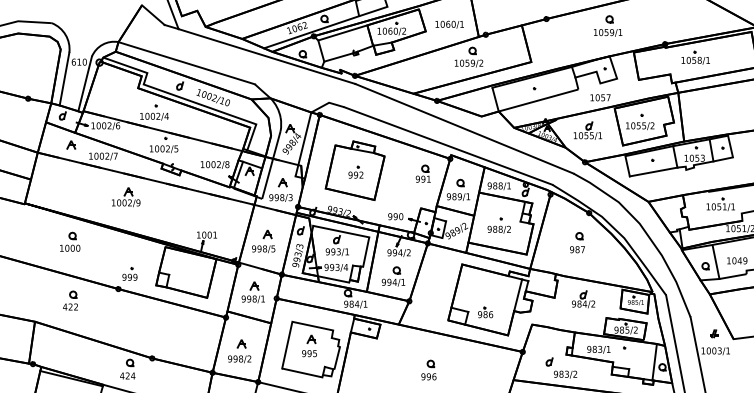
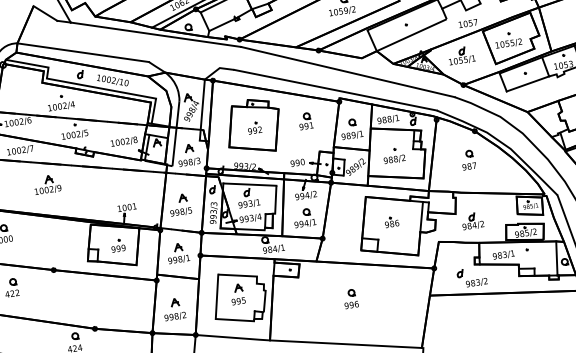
part: (422, 173) -> (304, 121), moved
part: (129, 273) -> (117, 245), moved
part: (583, 299) -> (472, 221), moved
part: (485, 312) -> (391, 222), moved

